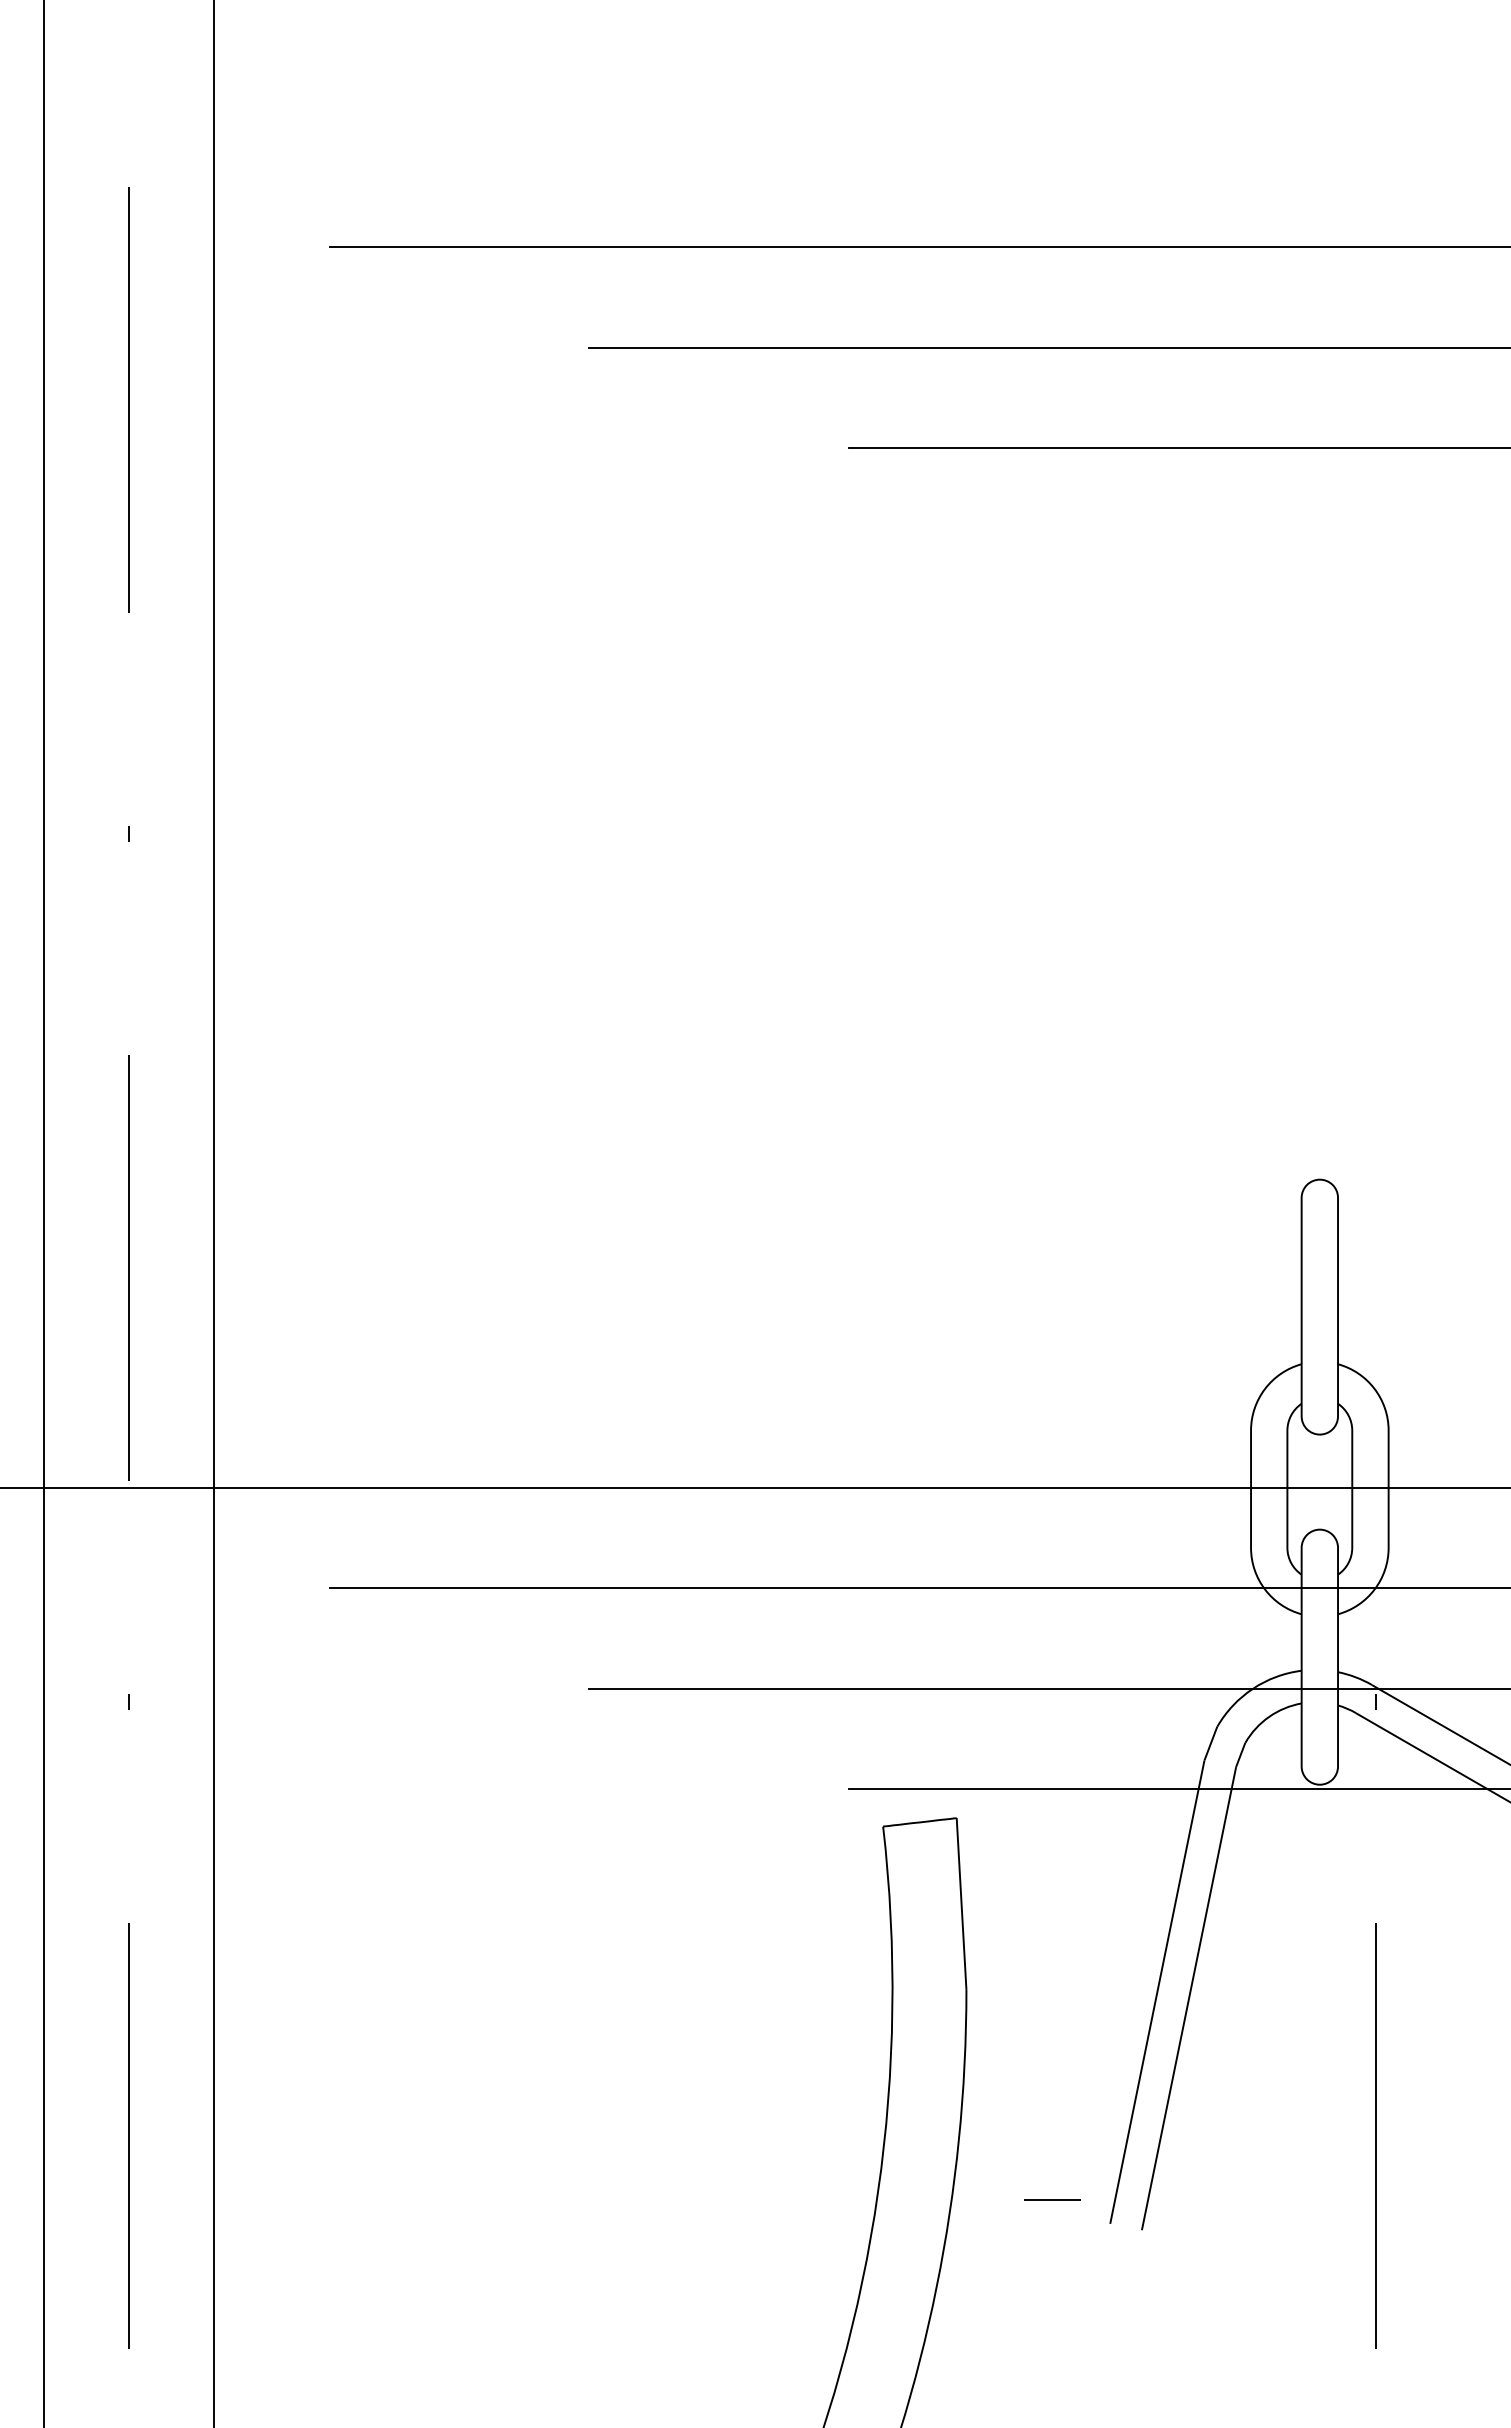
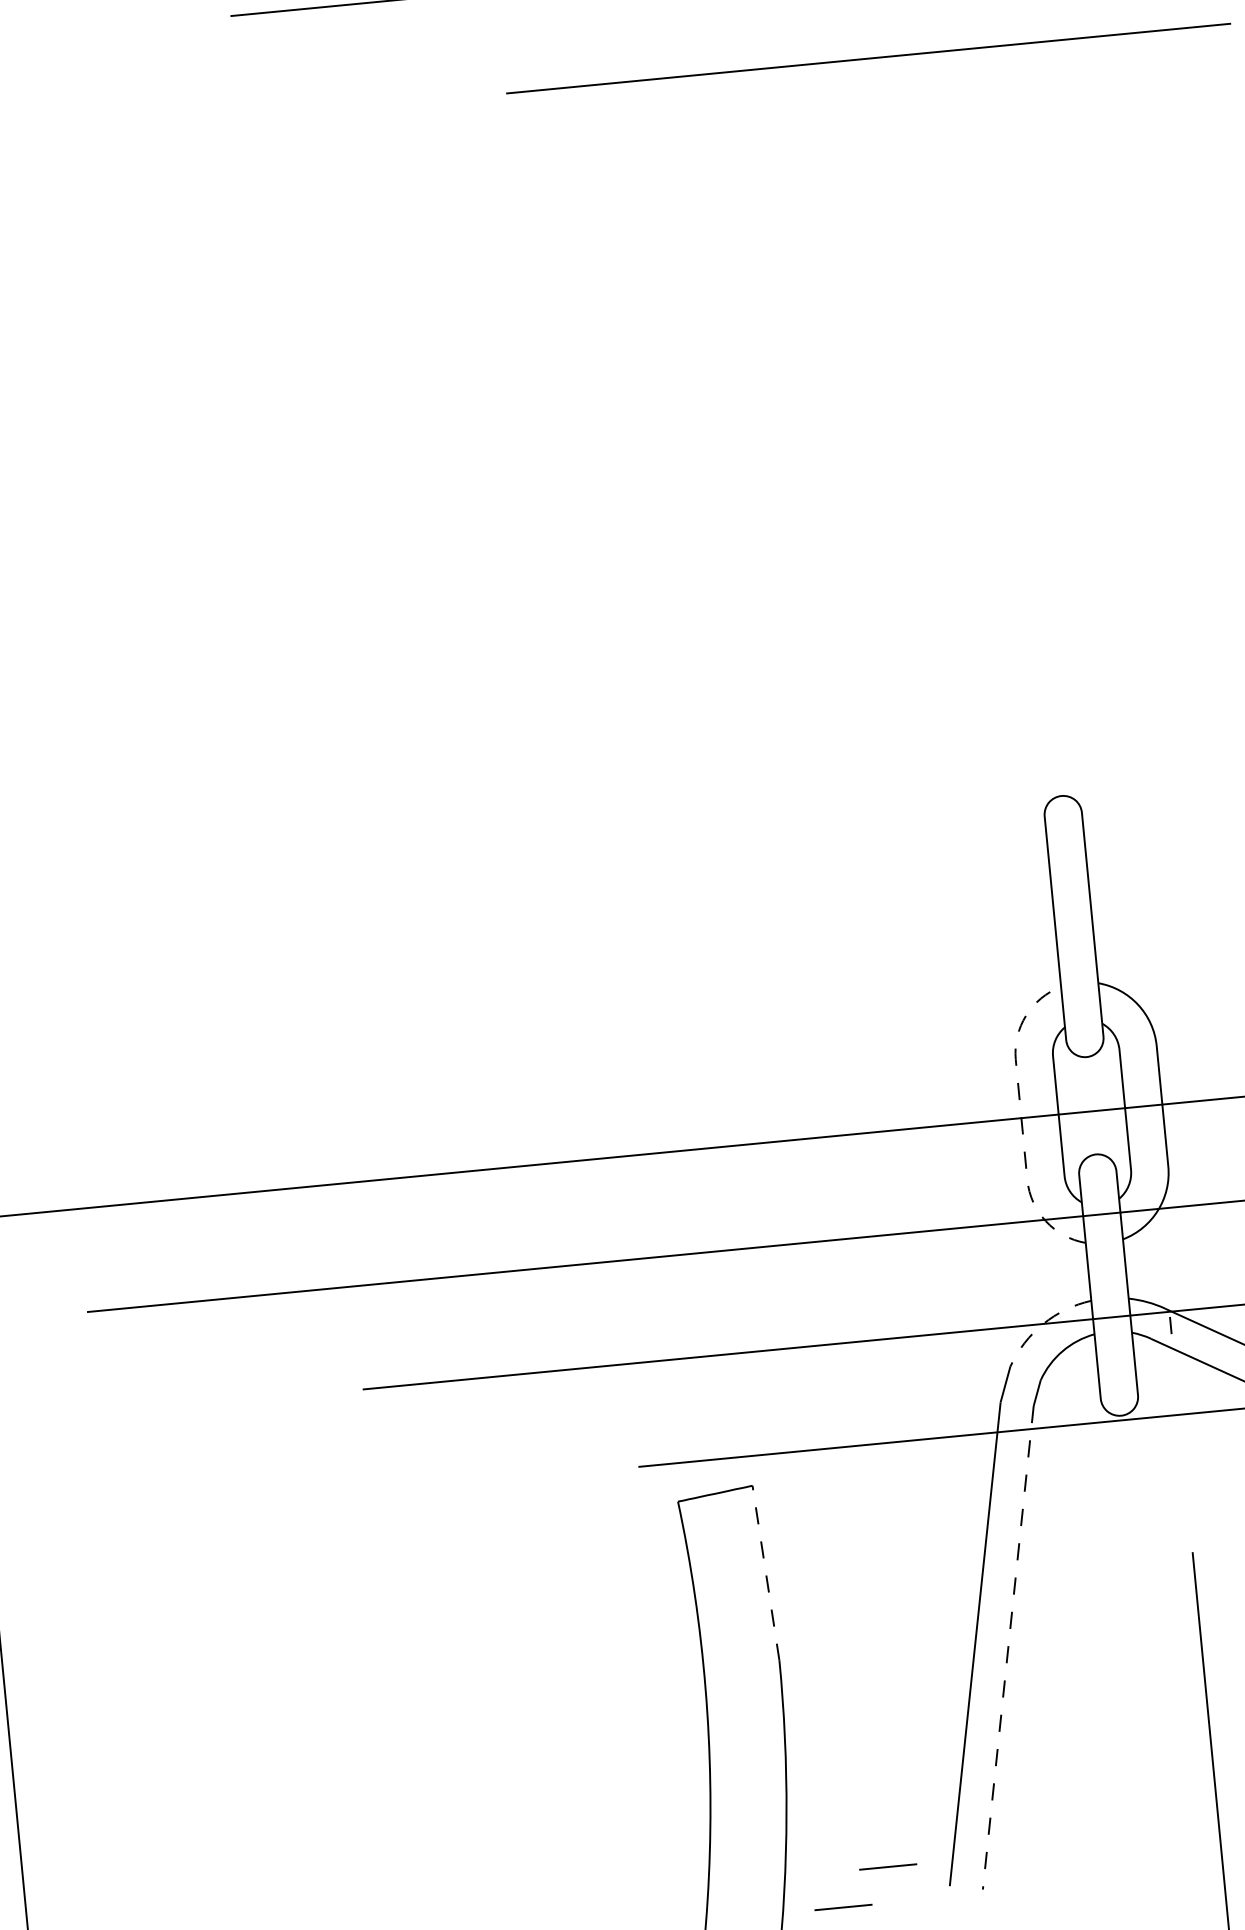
line: (1251, 1489) -> (1022, 1120), solid -> dashed
arc: (1252, 1688) -> (1042, 1323), solid -> dashed
line: (961, 1903) -> (765, 1572), solid -> dashed
line: (1188, 1999) -> (1007, 1648), solid -> dashed
line: (1005, 2234) -> (843, 1907), added

